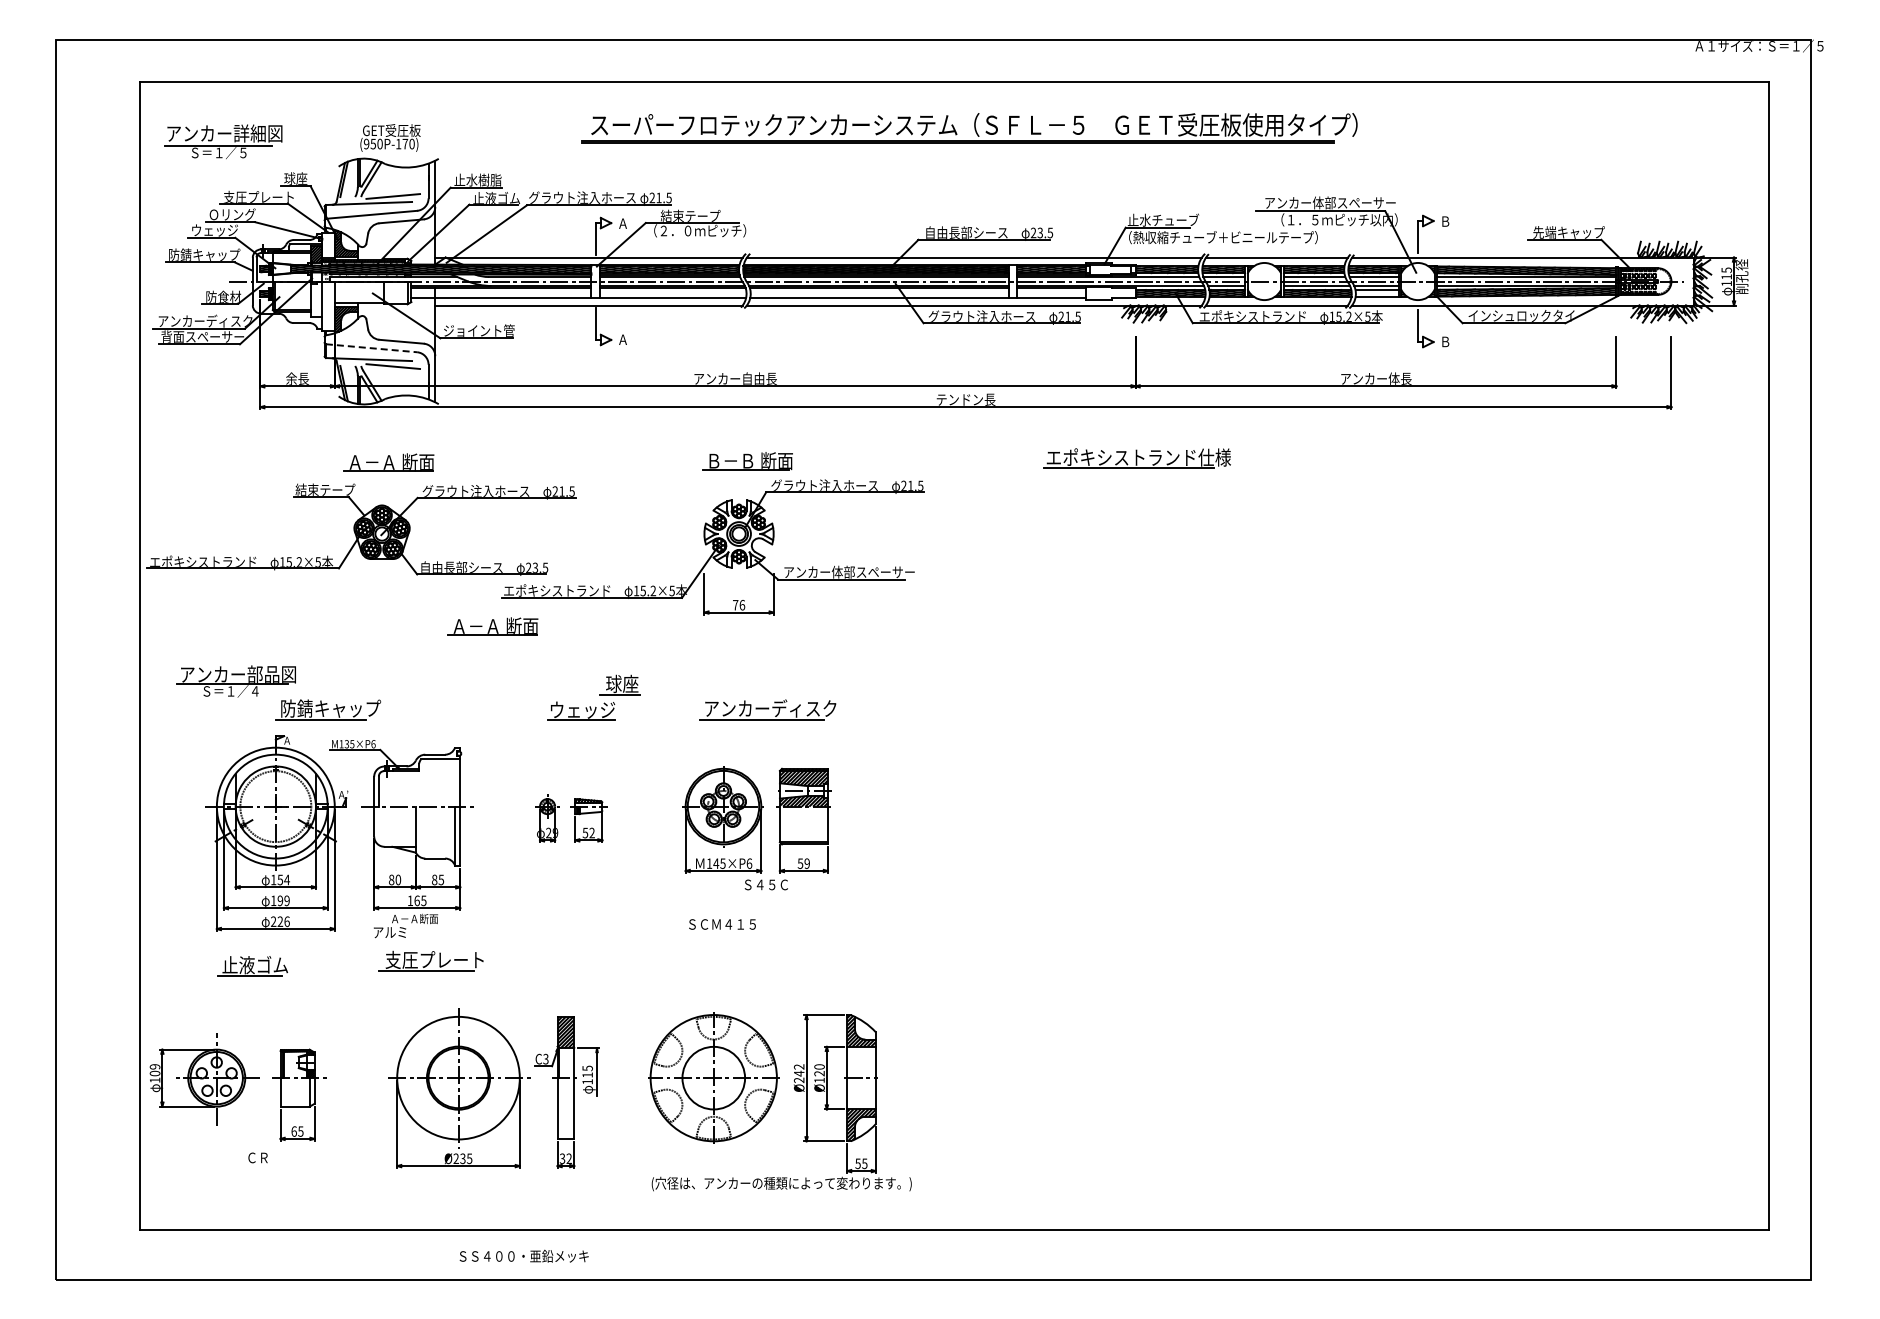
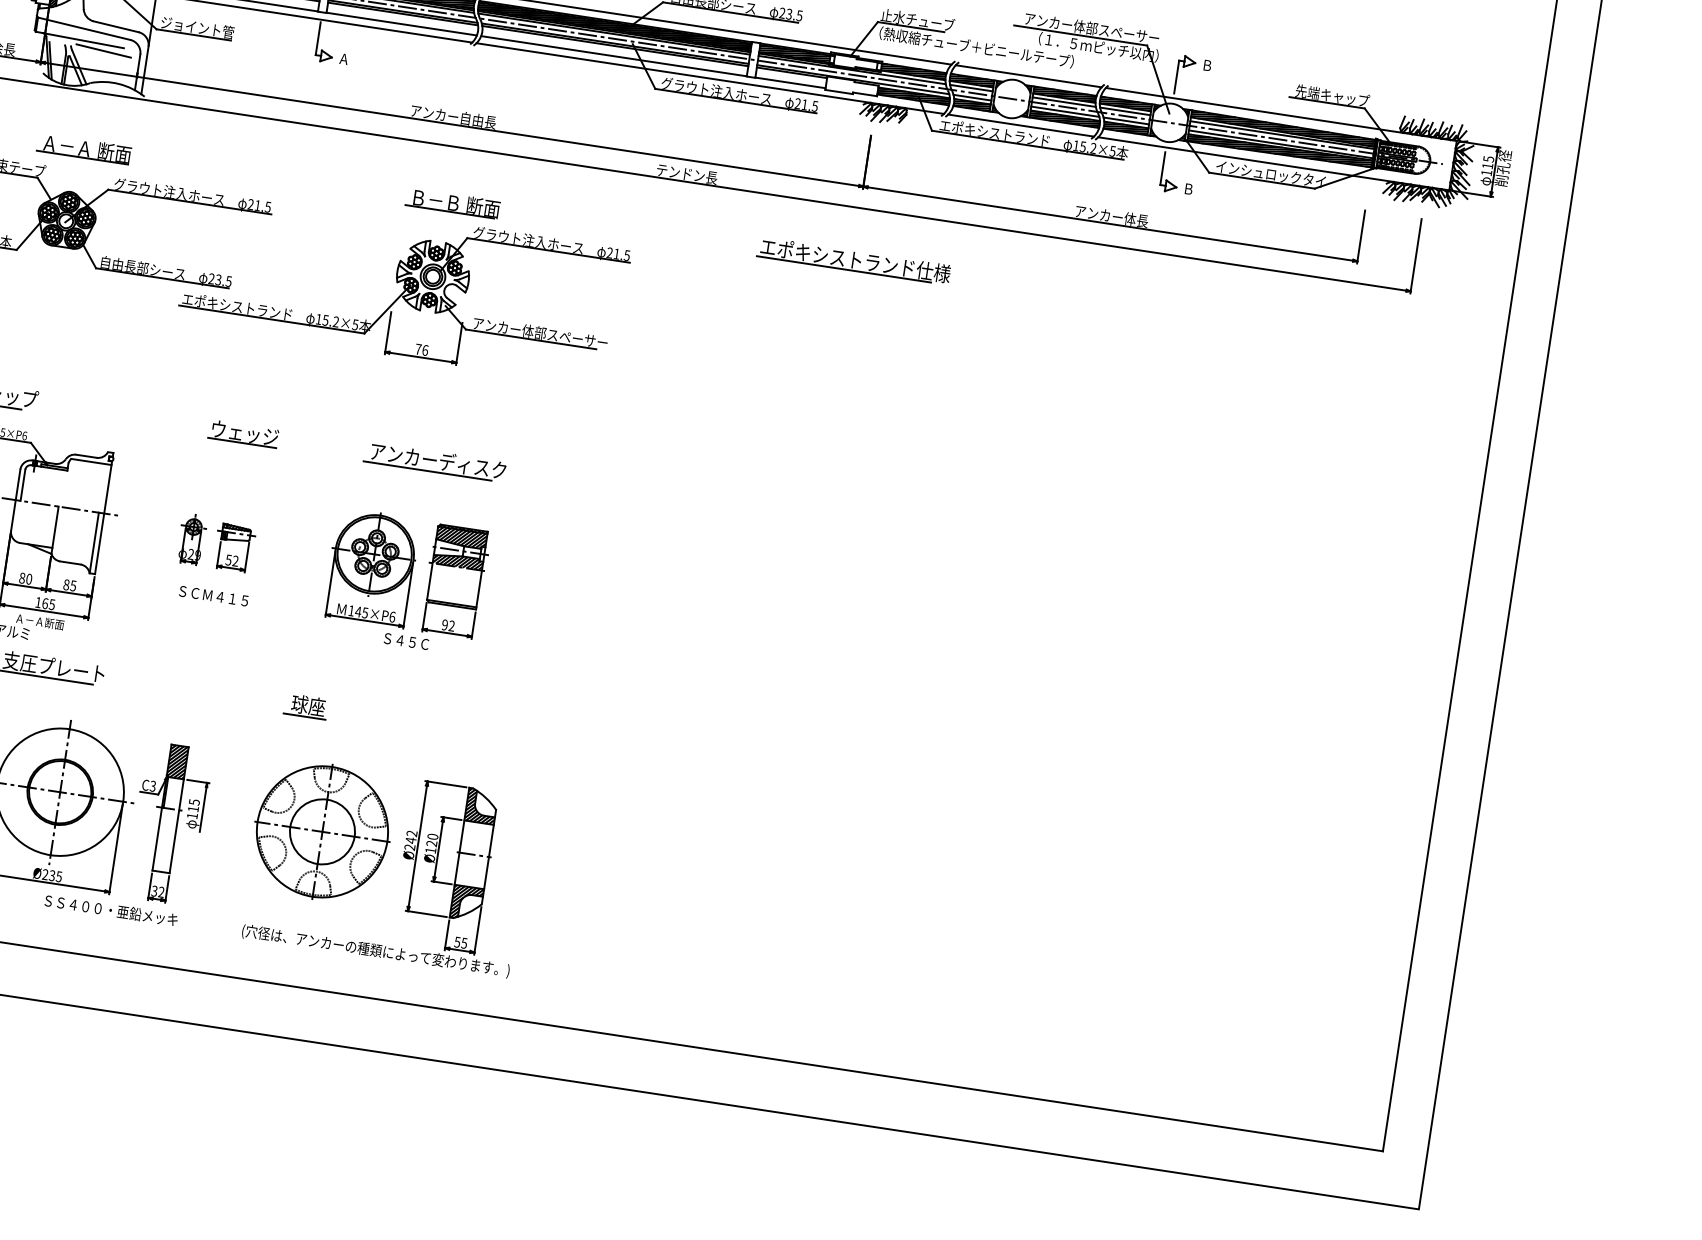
hatch: (1376, 292) -> (1125, 127), added
line: (371, 348) -> (84, 29), dashed -> solid
part: (492, 626) -> (165, 333), removed
part: (619, 684) -> (305, 705), moved
text: (803, 863) -> (448, 625), 59 -> 92
text: (722, 924) -> (213, 596), moved
text: (523, 1255) -> (110, 909), moved

